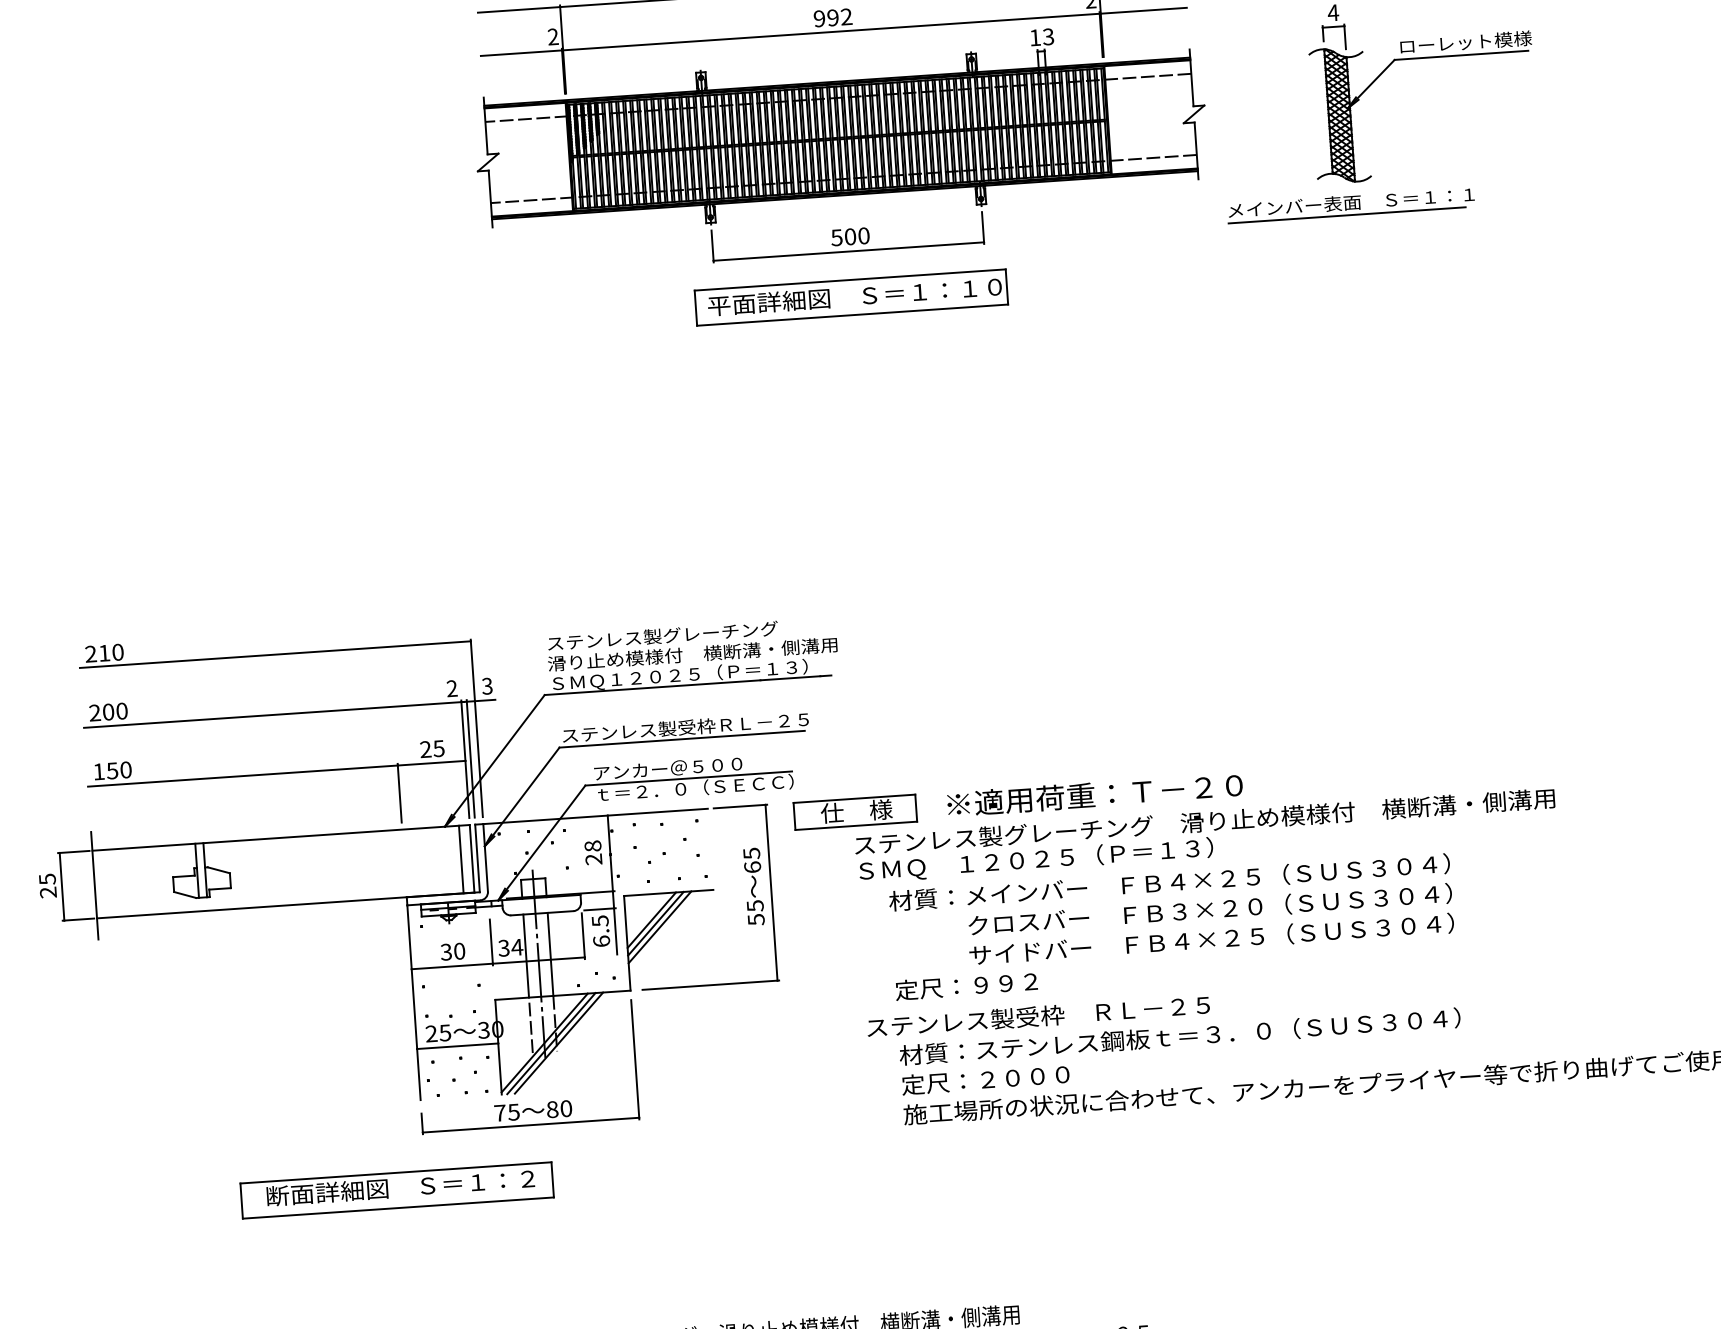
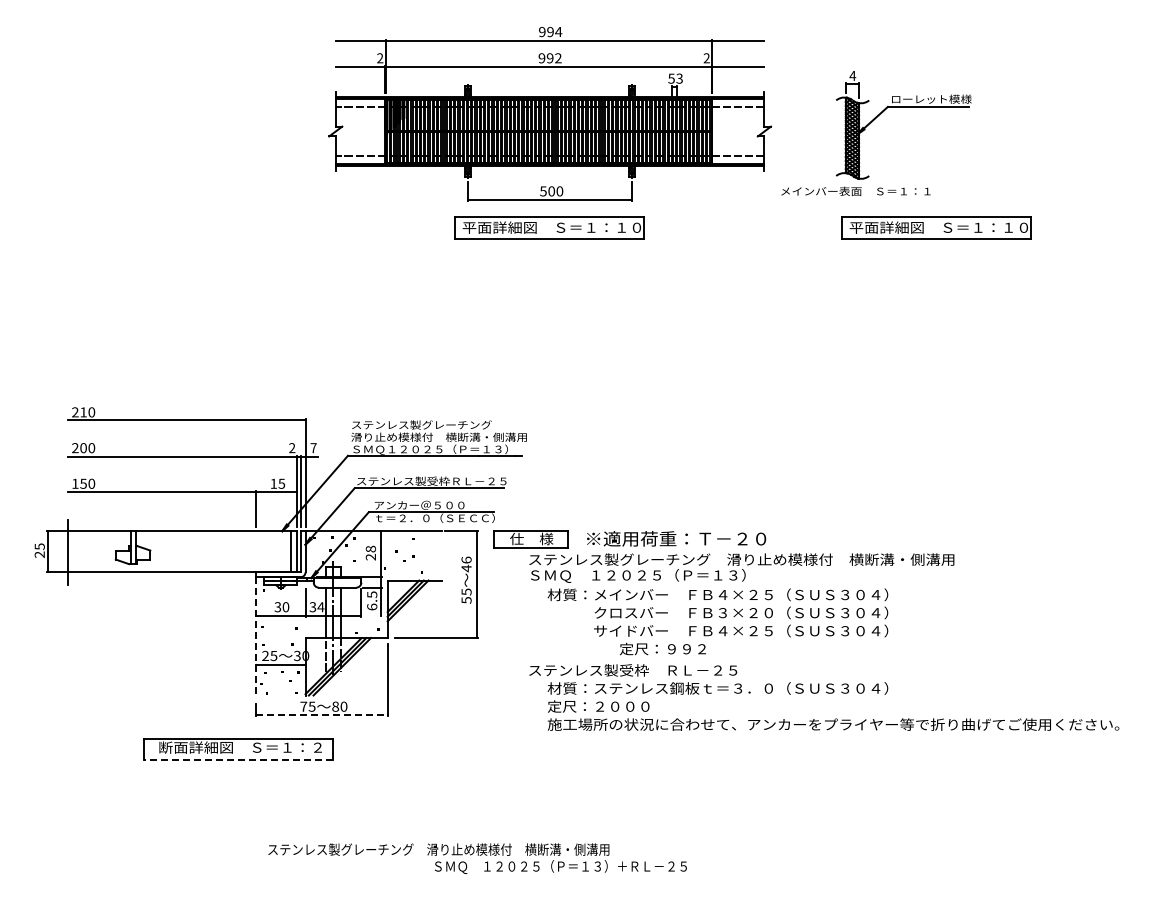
text: (1035, 37) -> (671, 78), 13 -> 53
line: (1346, 214) -> (852, 198), removed
part: (1488, 253) -> (936, 227), added
text: (487, 686) -> (313, 448), 3 -> 7
text: (425, 749) -> (273, 483), 25 -> 15
text: (752, 860) -> (466, 564), 65 -> 46
text: (965, 985) -> (662, 648), moved
line: (414, 1002) -> (256, 636), solid -> dashed
line: (530, 1125) -> (321, 715), solid -> dashed
line: (396, 1207) -> (237, 759), solid -> dashed

